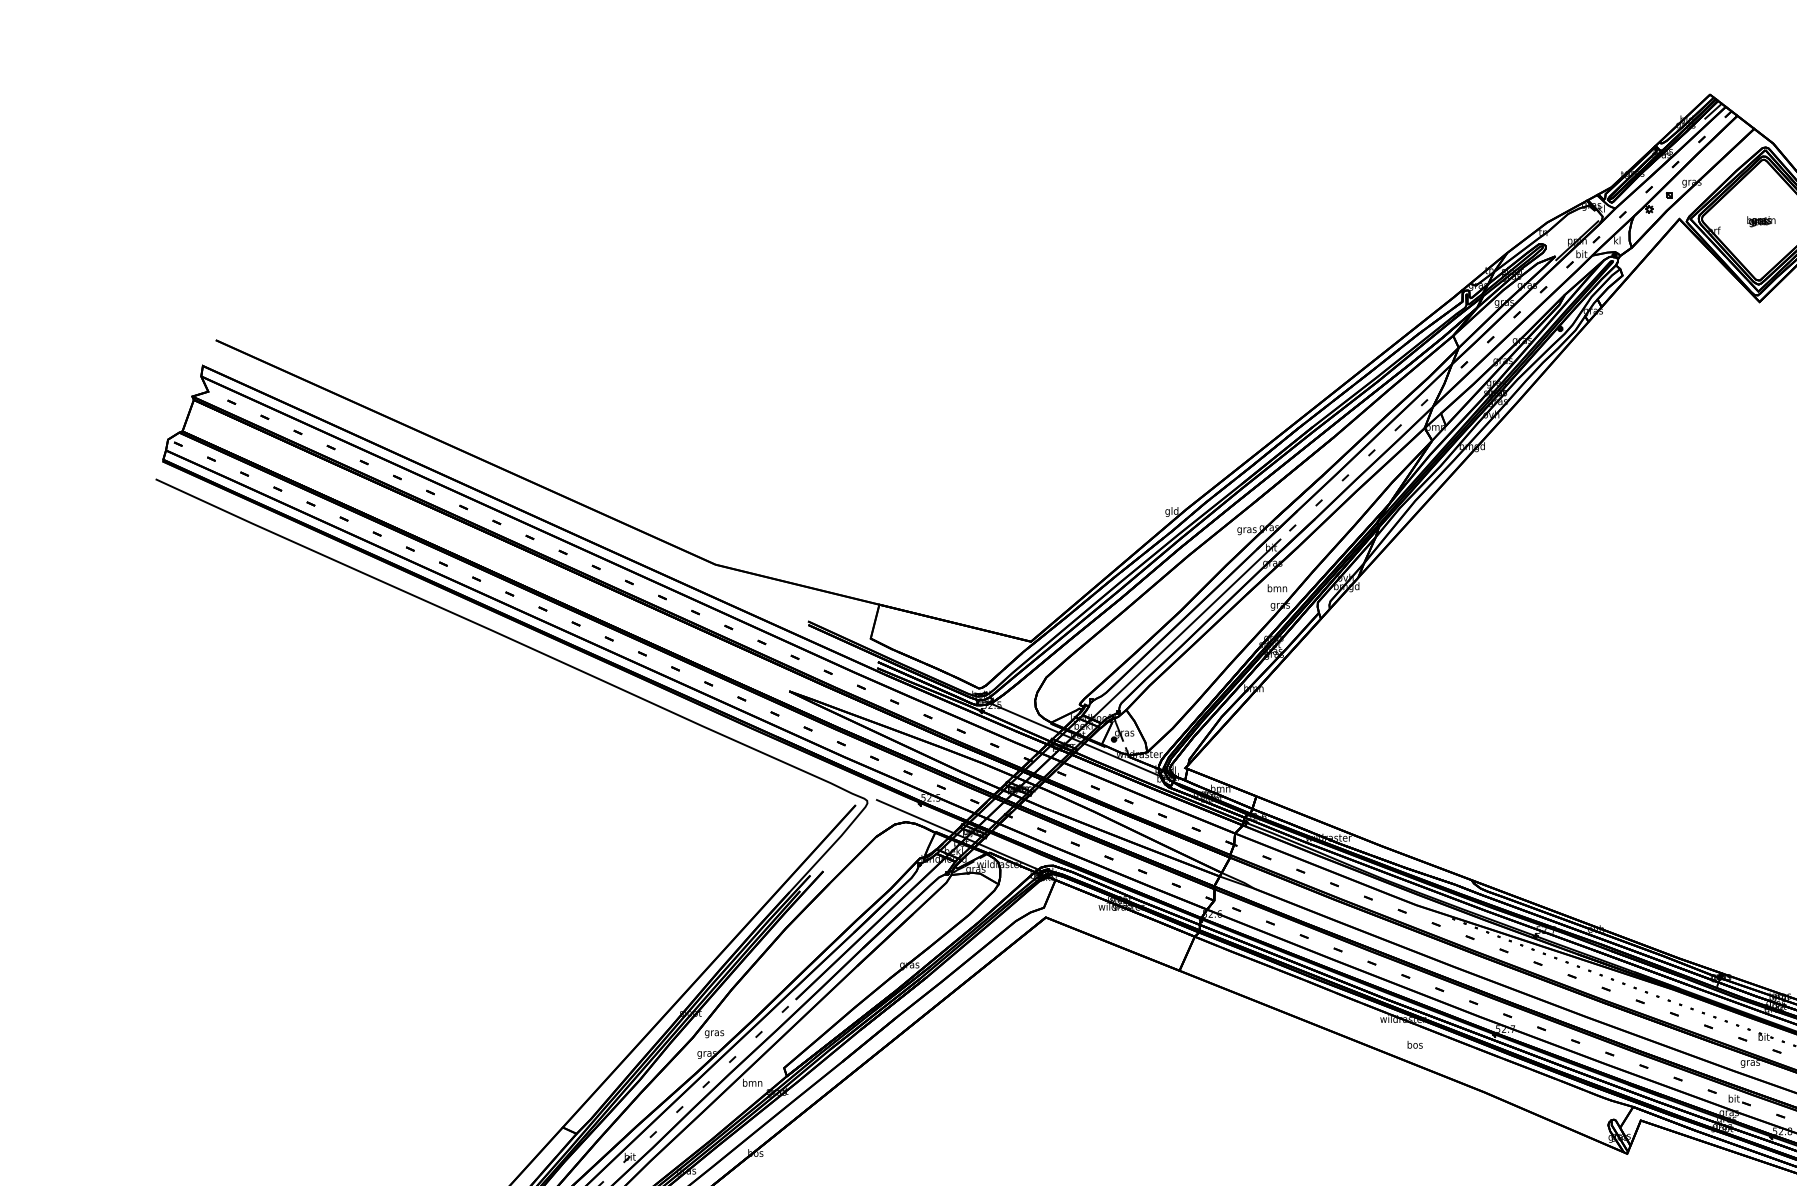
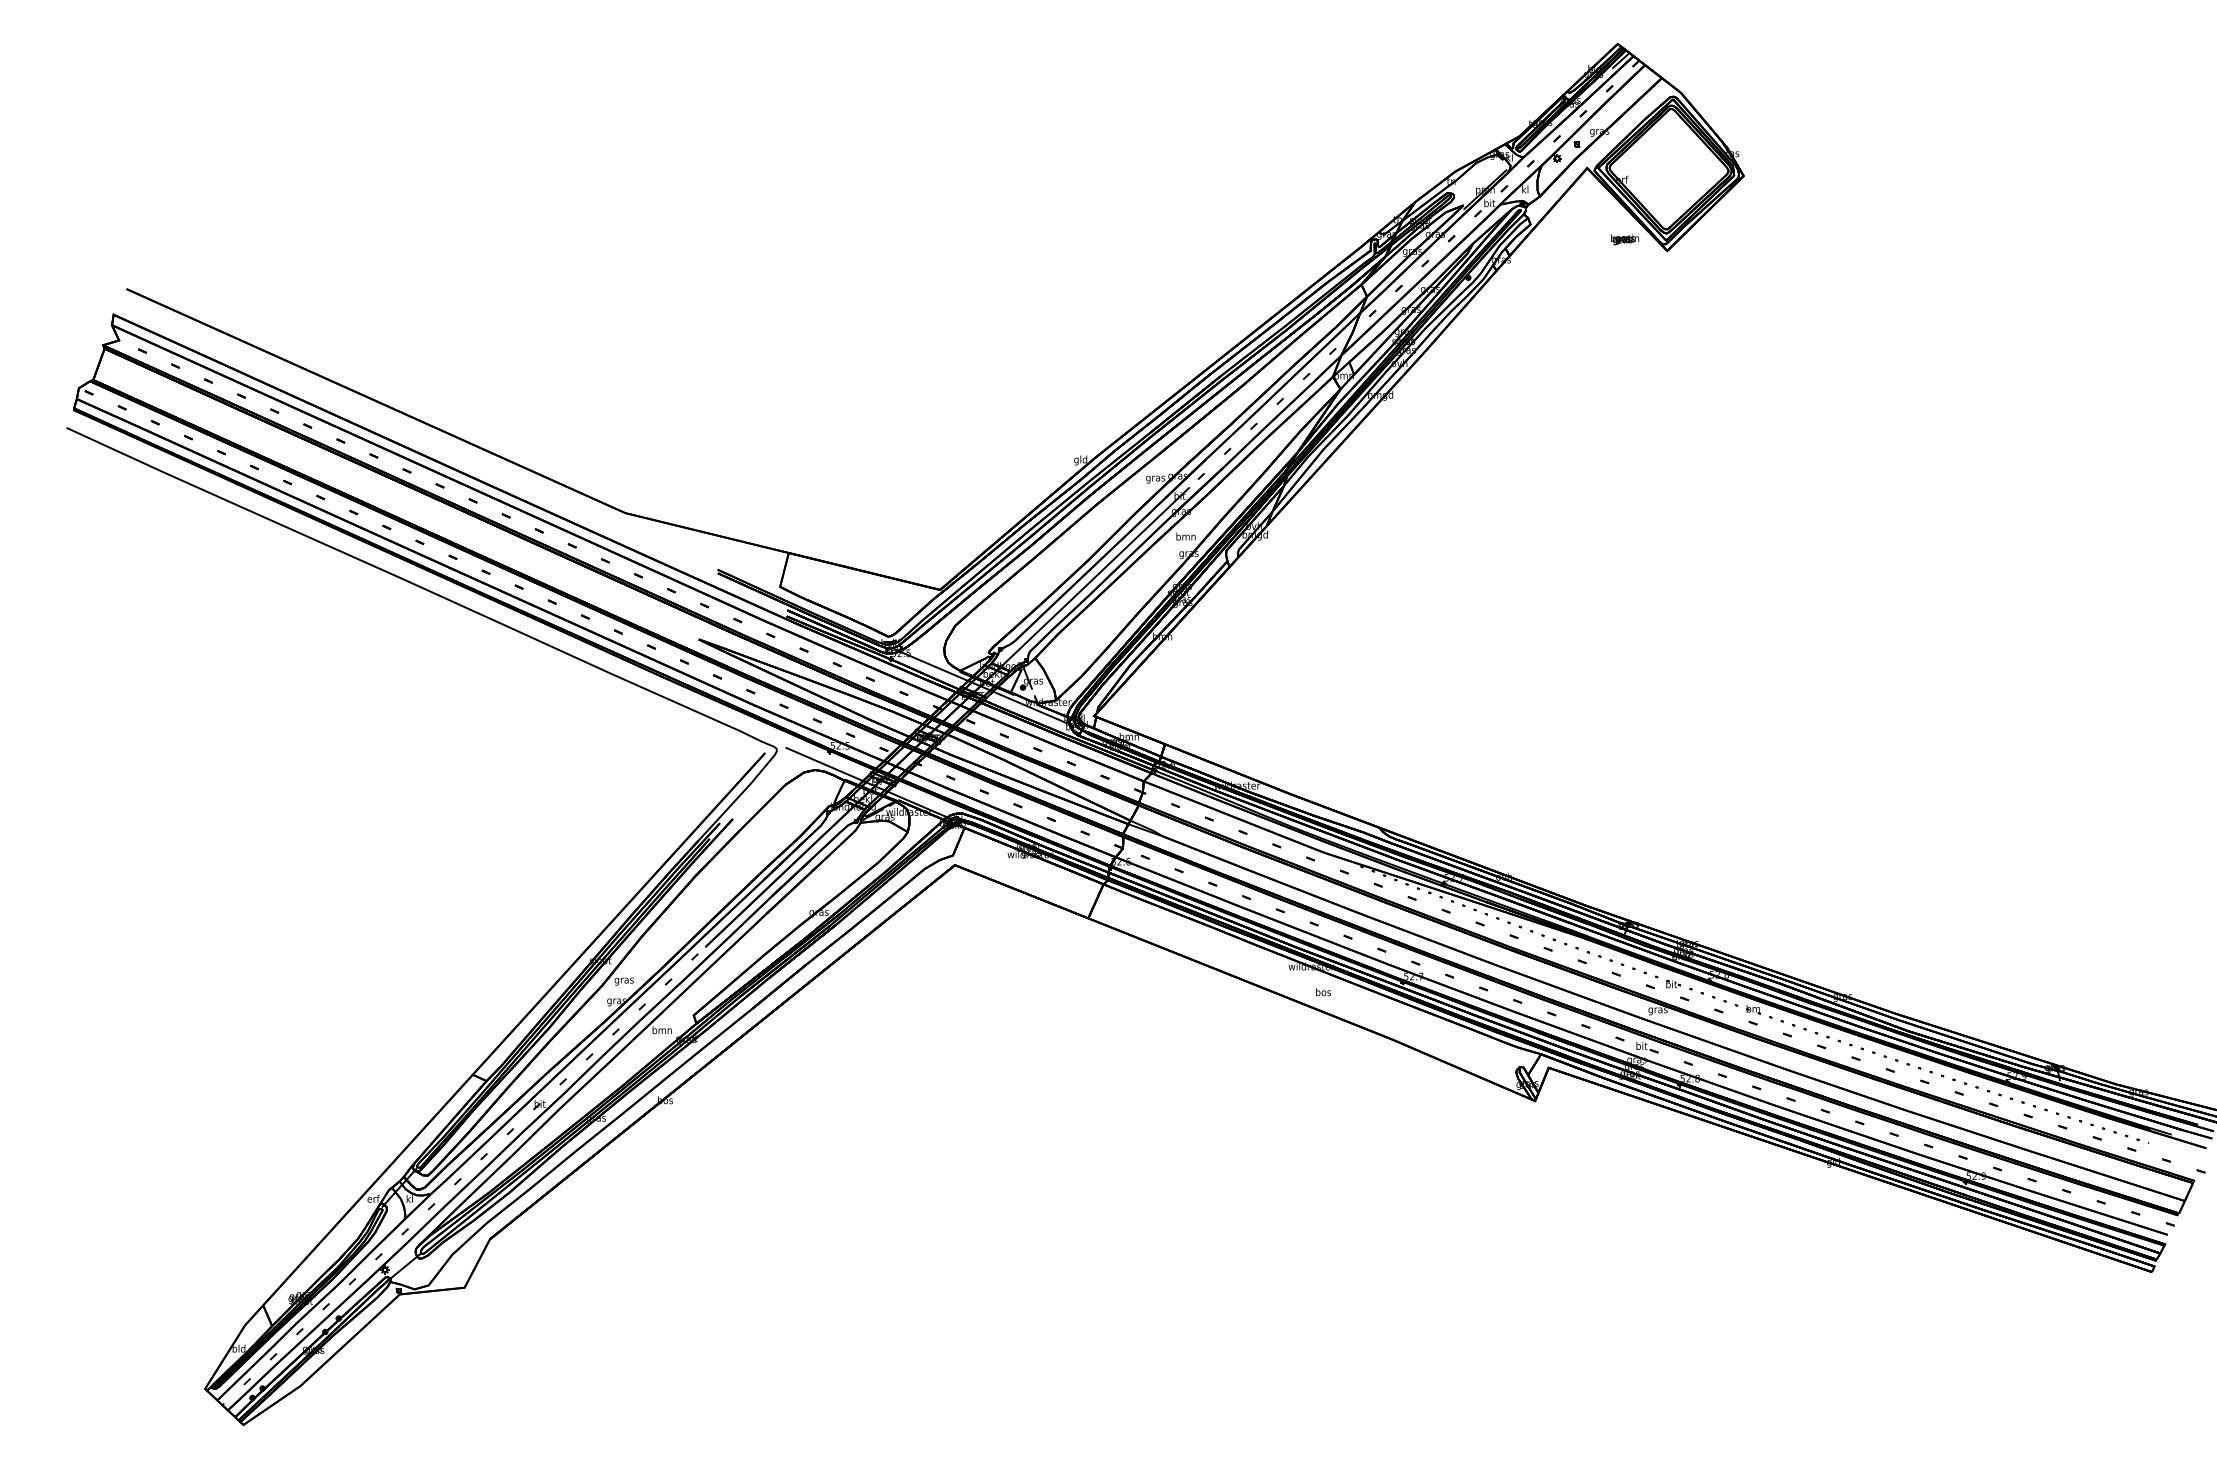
text: (1761, 221) -> (1625, 239), moved

